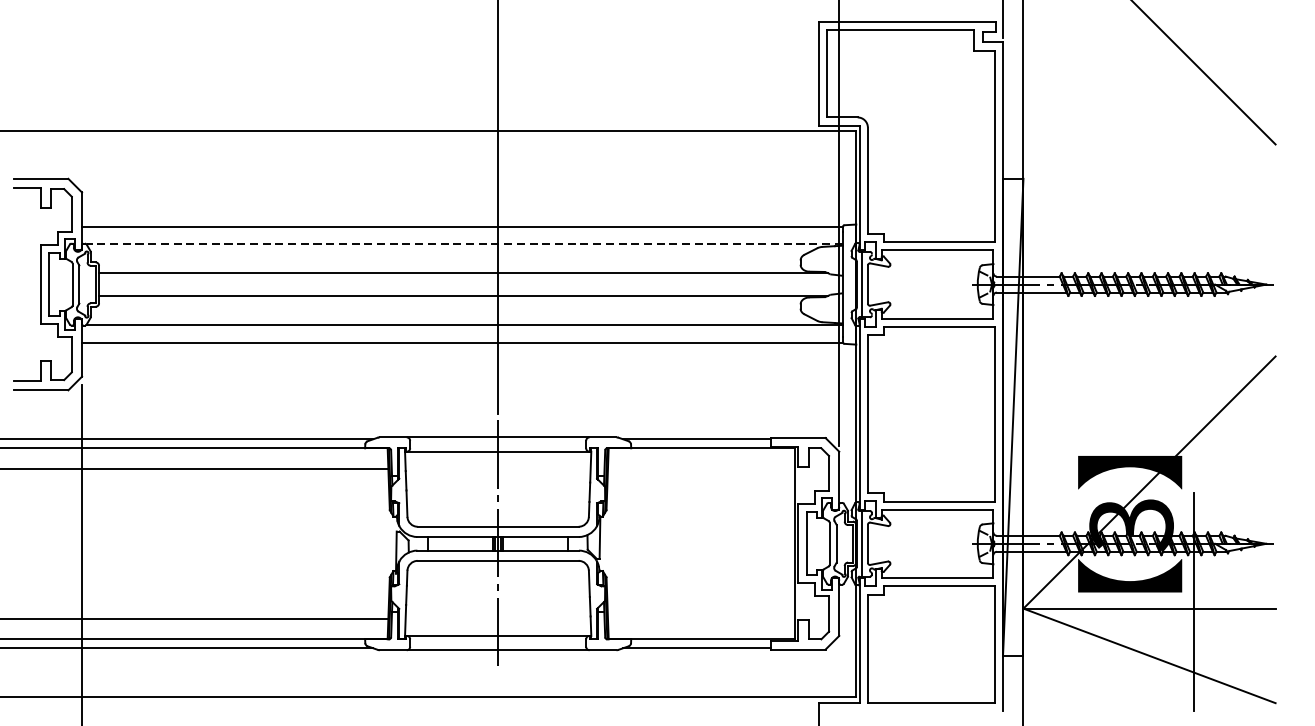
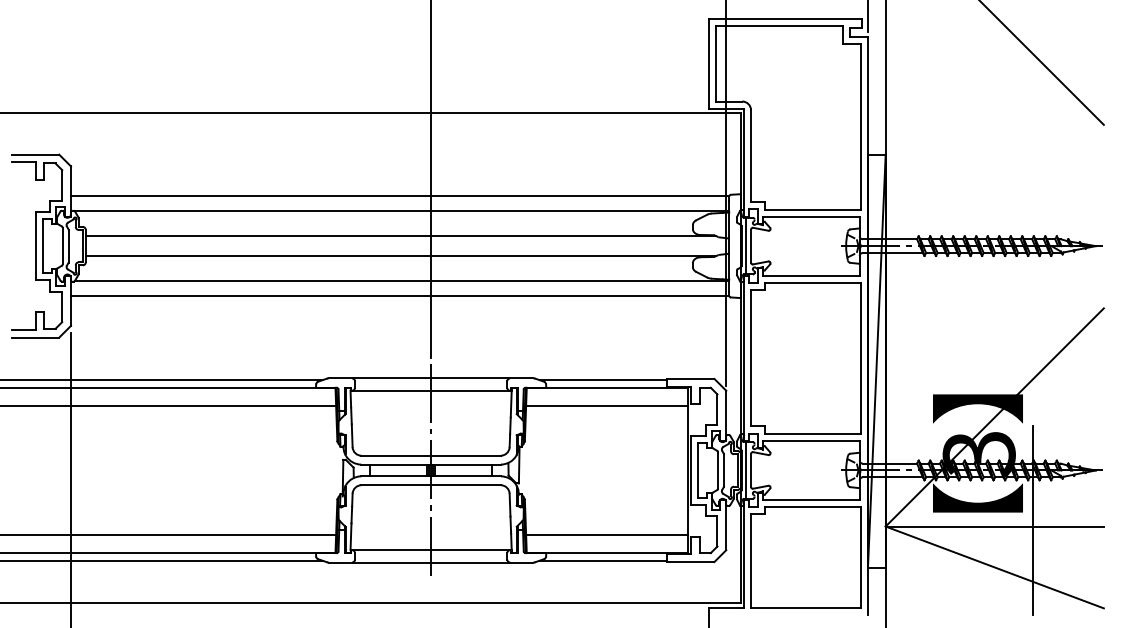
line: (463, 244) -> (401, 211), dashed -> solid
line: (700, 468) -> (606, 405), added
line: (700, 618) -> (606, 535), added

